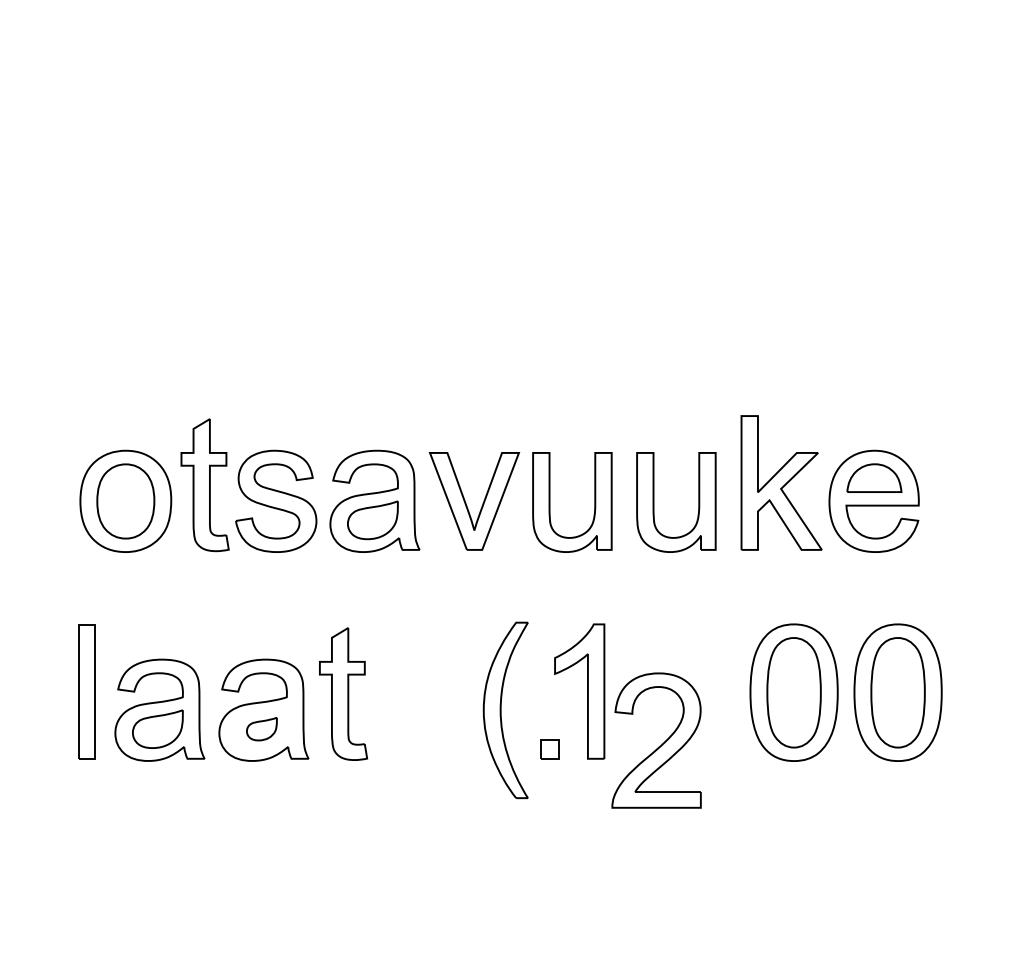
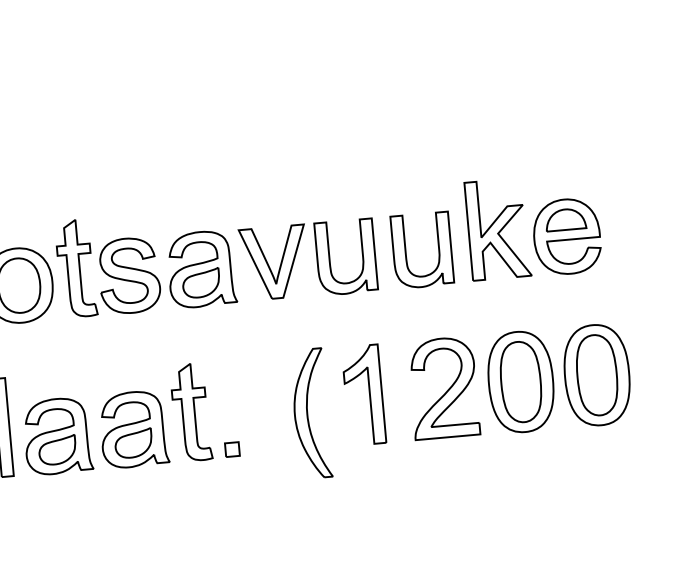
part: (261, 728) -> (133, 442), size x1.67
part: (658, 746) -> (445, 392), moved
part: (549, 749) -> (232, 449), moved

